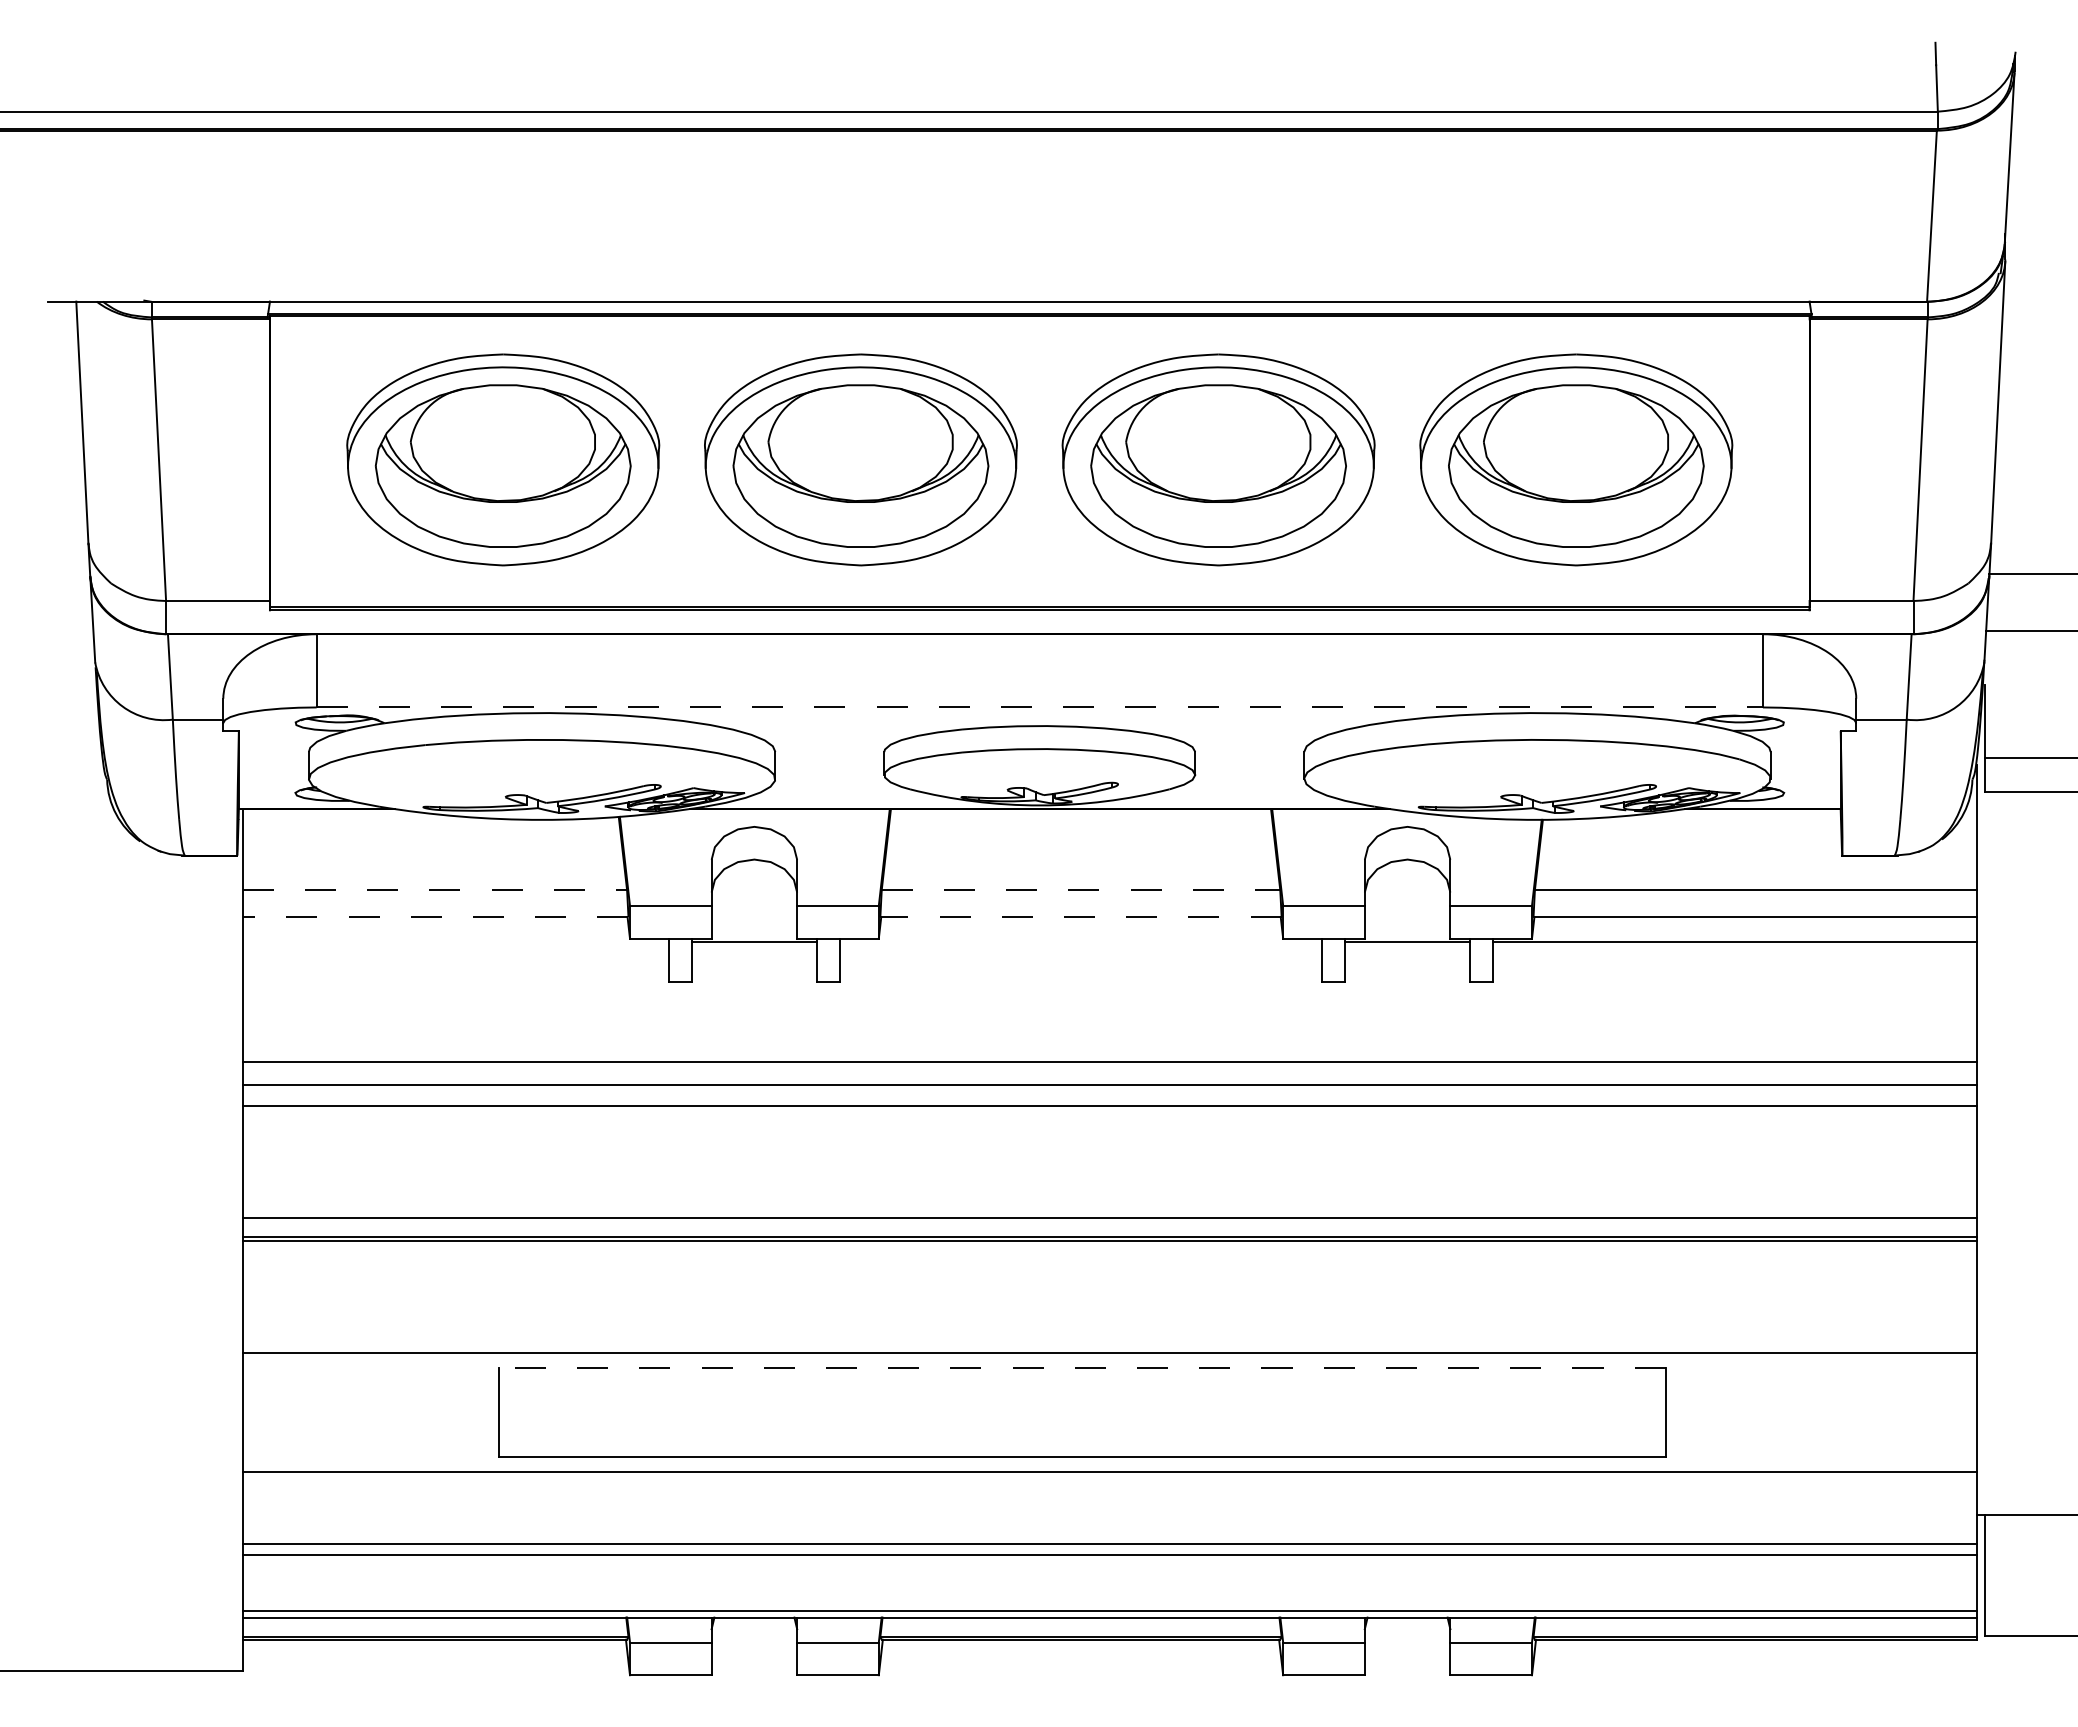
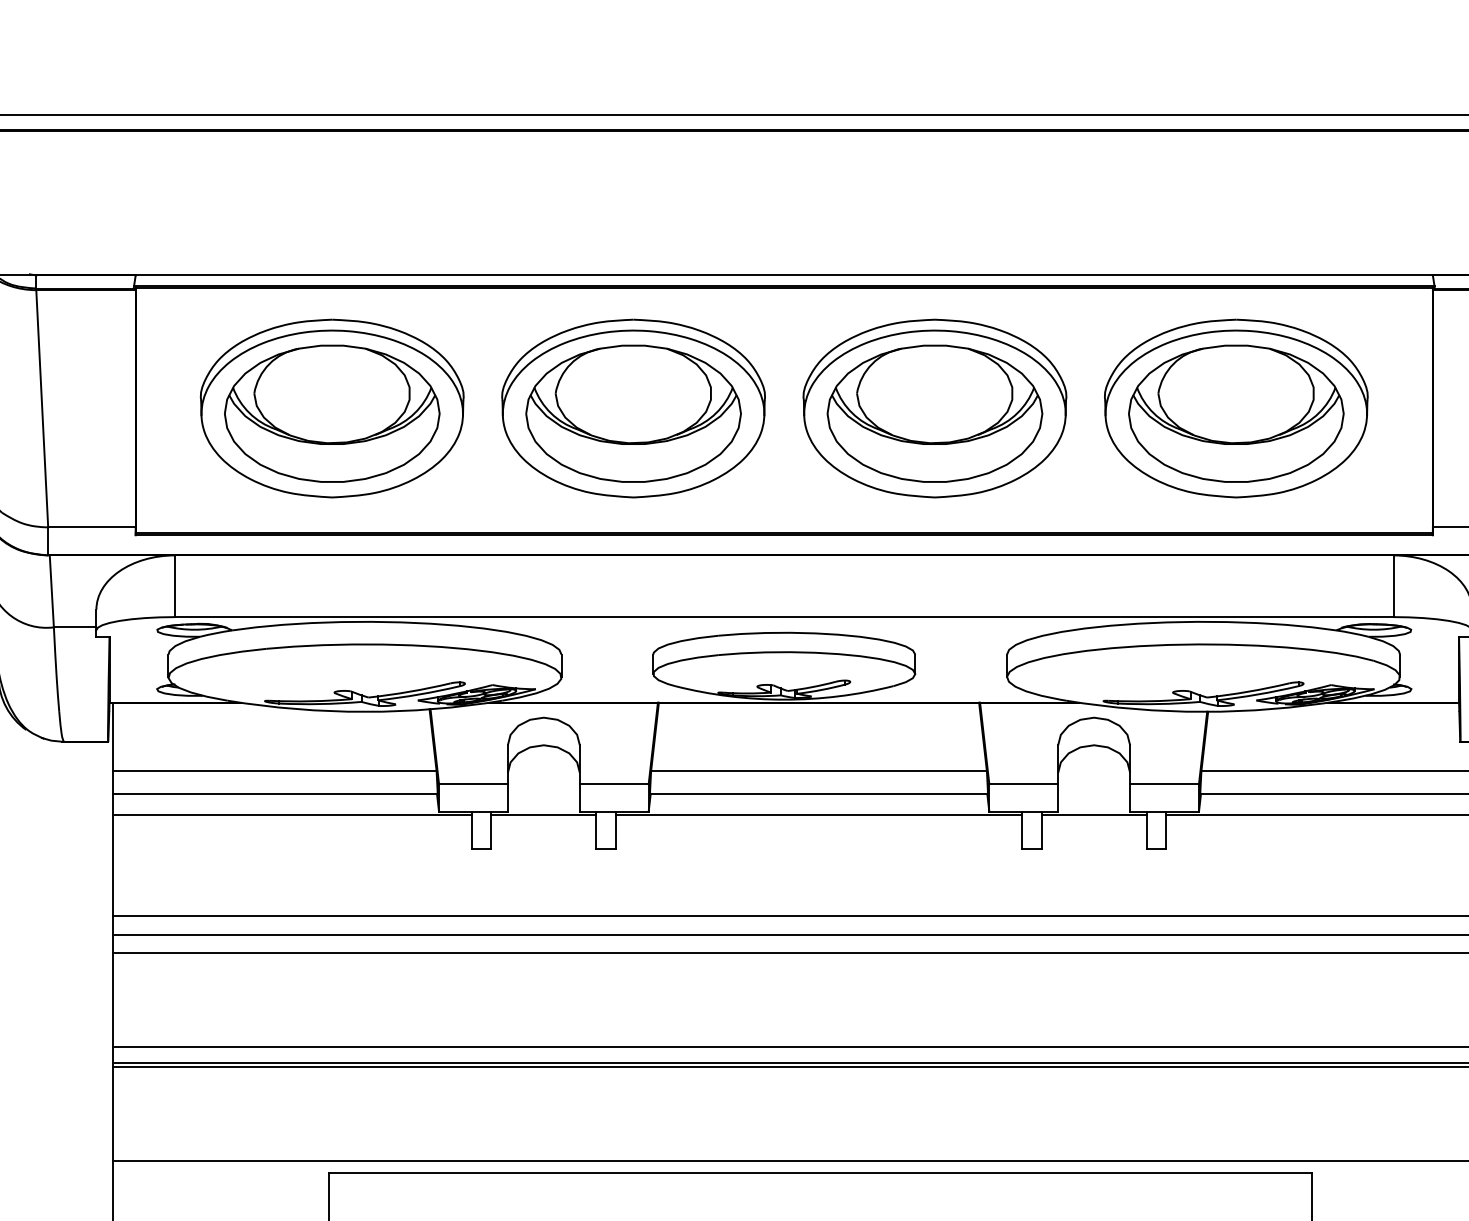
line: (1040, 707) -> (784, 617), dashed -> solid
line: (435, 890) -> (275, 771), dashed -> solid
line: (1081, 890) -> (819, 771), dashed -> solid
line: (435, 917) -> (275, 794), dashed -> solid
line: (1081, 917) -> (819, 794), dashed -> solid
line: (455, 942) -> (292, 815), added
line: (1080, 942) -> (818, 815), added
line: (1082, 1367) -> (820, 1173), dashed -> solid

